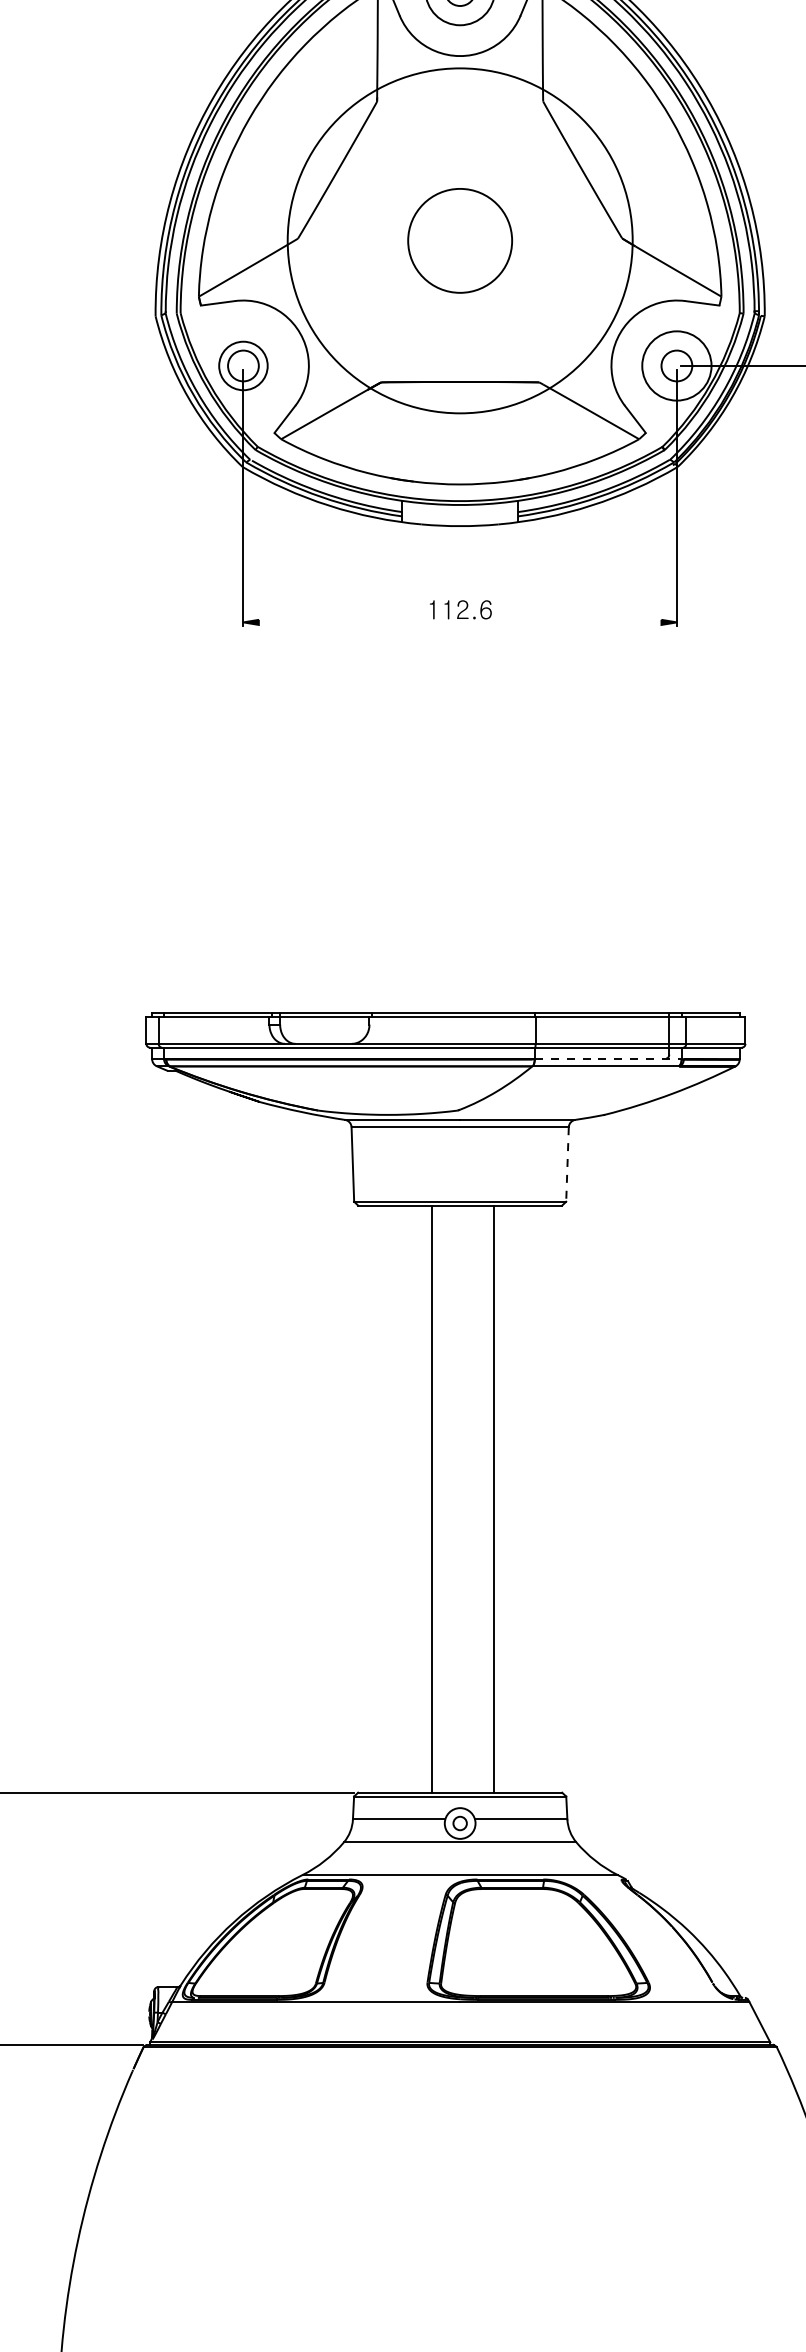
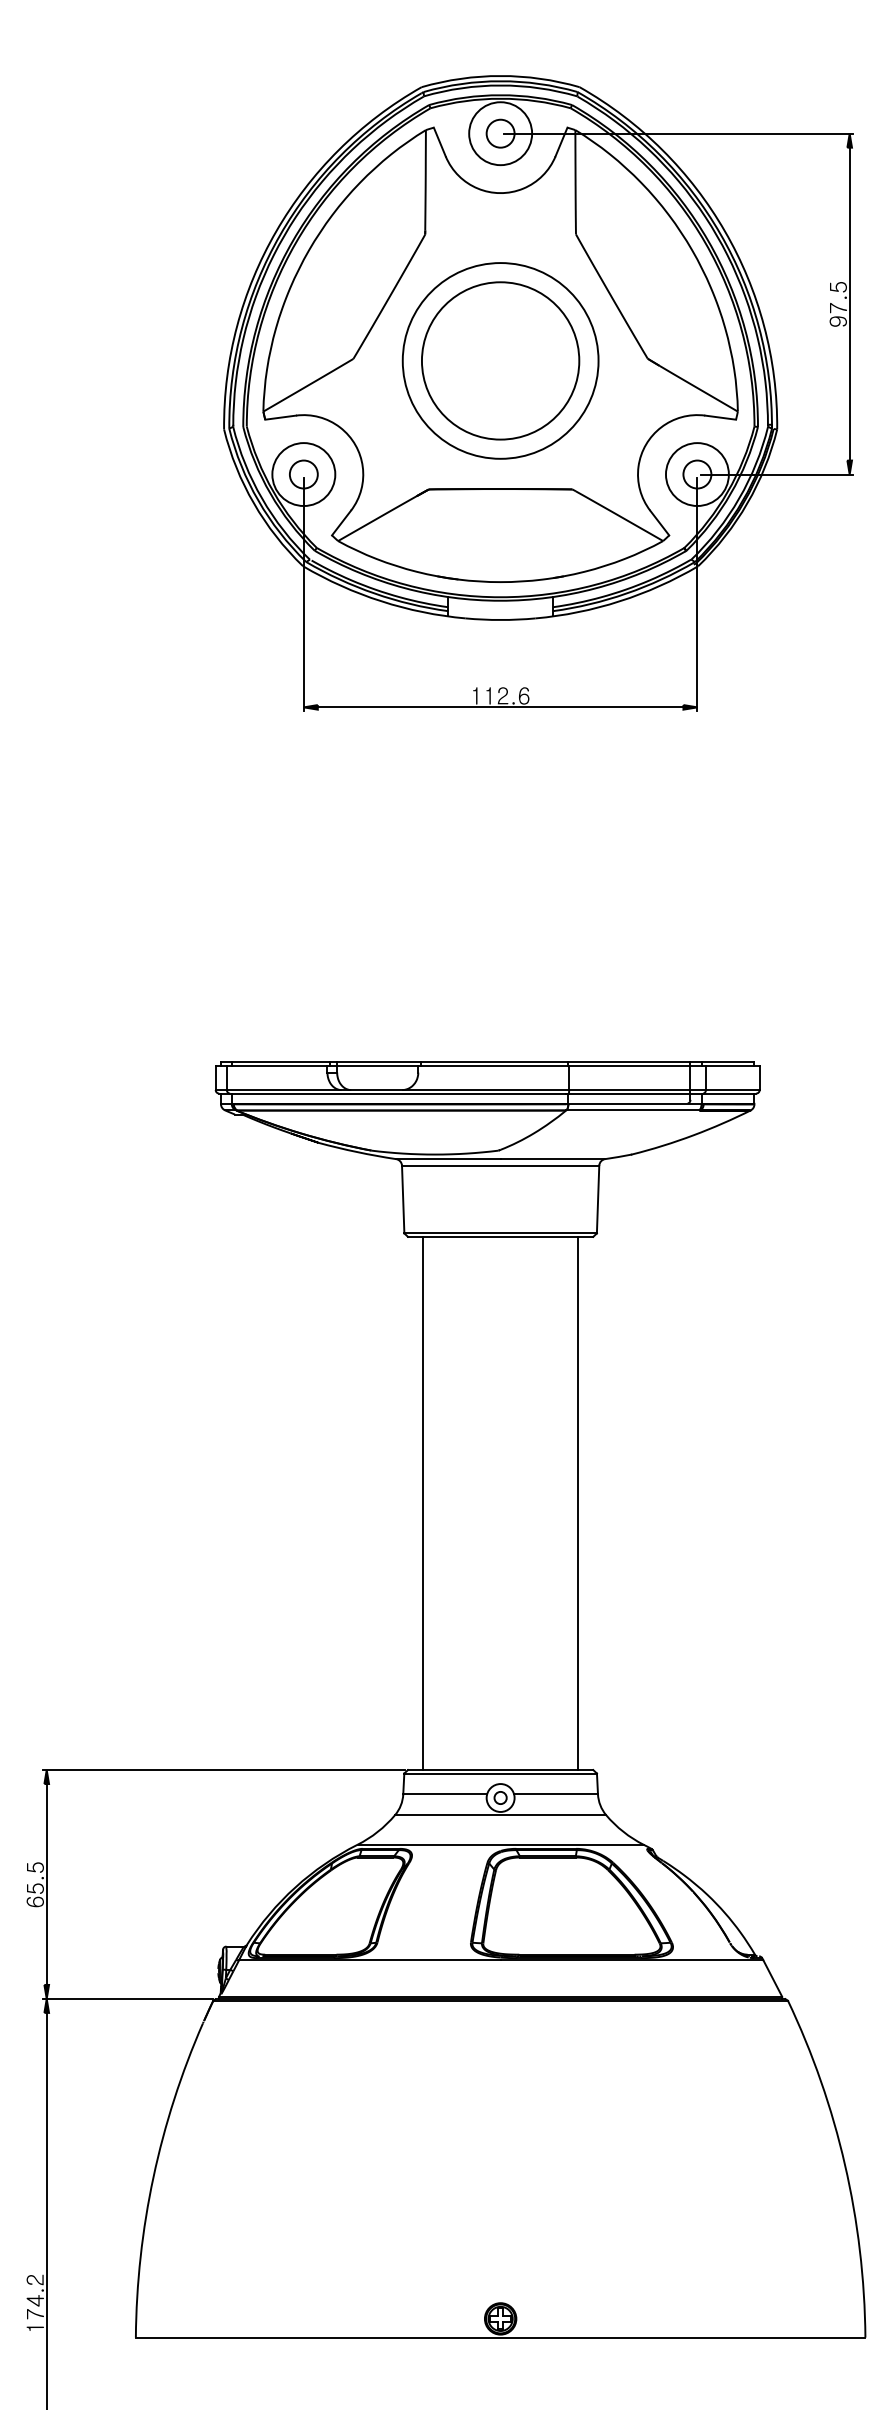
circle: (460, 240) -> (500, 360), size x0.62
circle: (460, 240) -> (500, 360), size x1.67
circle: (243, 365) -> (303, 474), size x1.43
line: (460, 622) -> (500, 707), added
line: (608, 1059) -> (635, 1104), dashed -> solid
line: (567, 1164) -> (598, 1199), dashed -> solid
line: (432, 1499) -> (423, 1503), moved
line: (493, 1499) -> (577, 1503), moved

